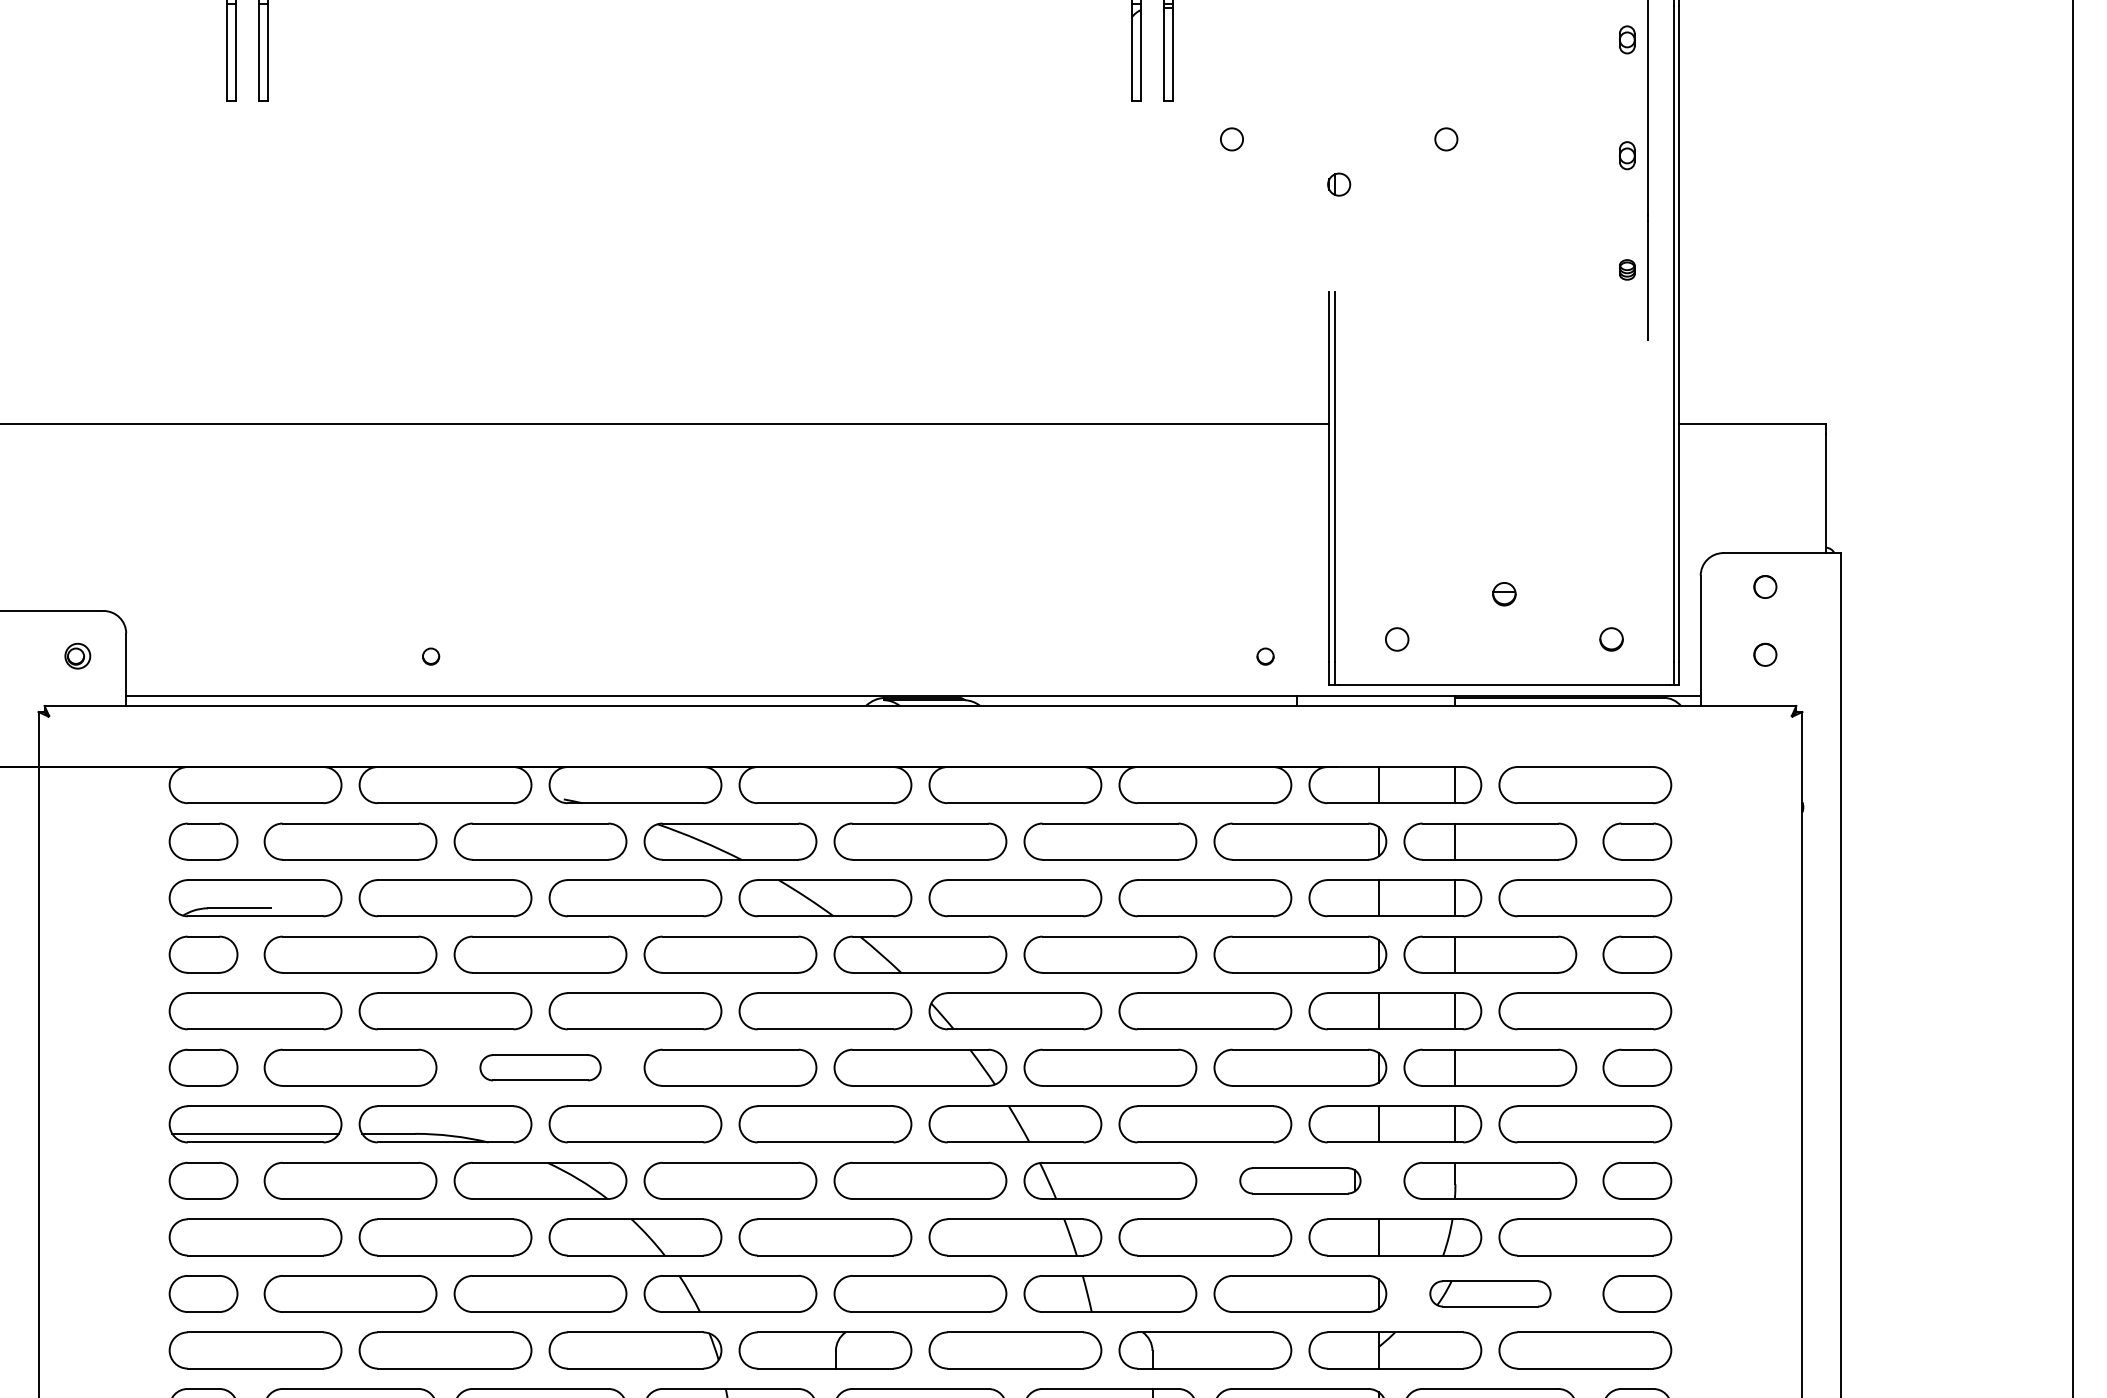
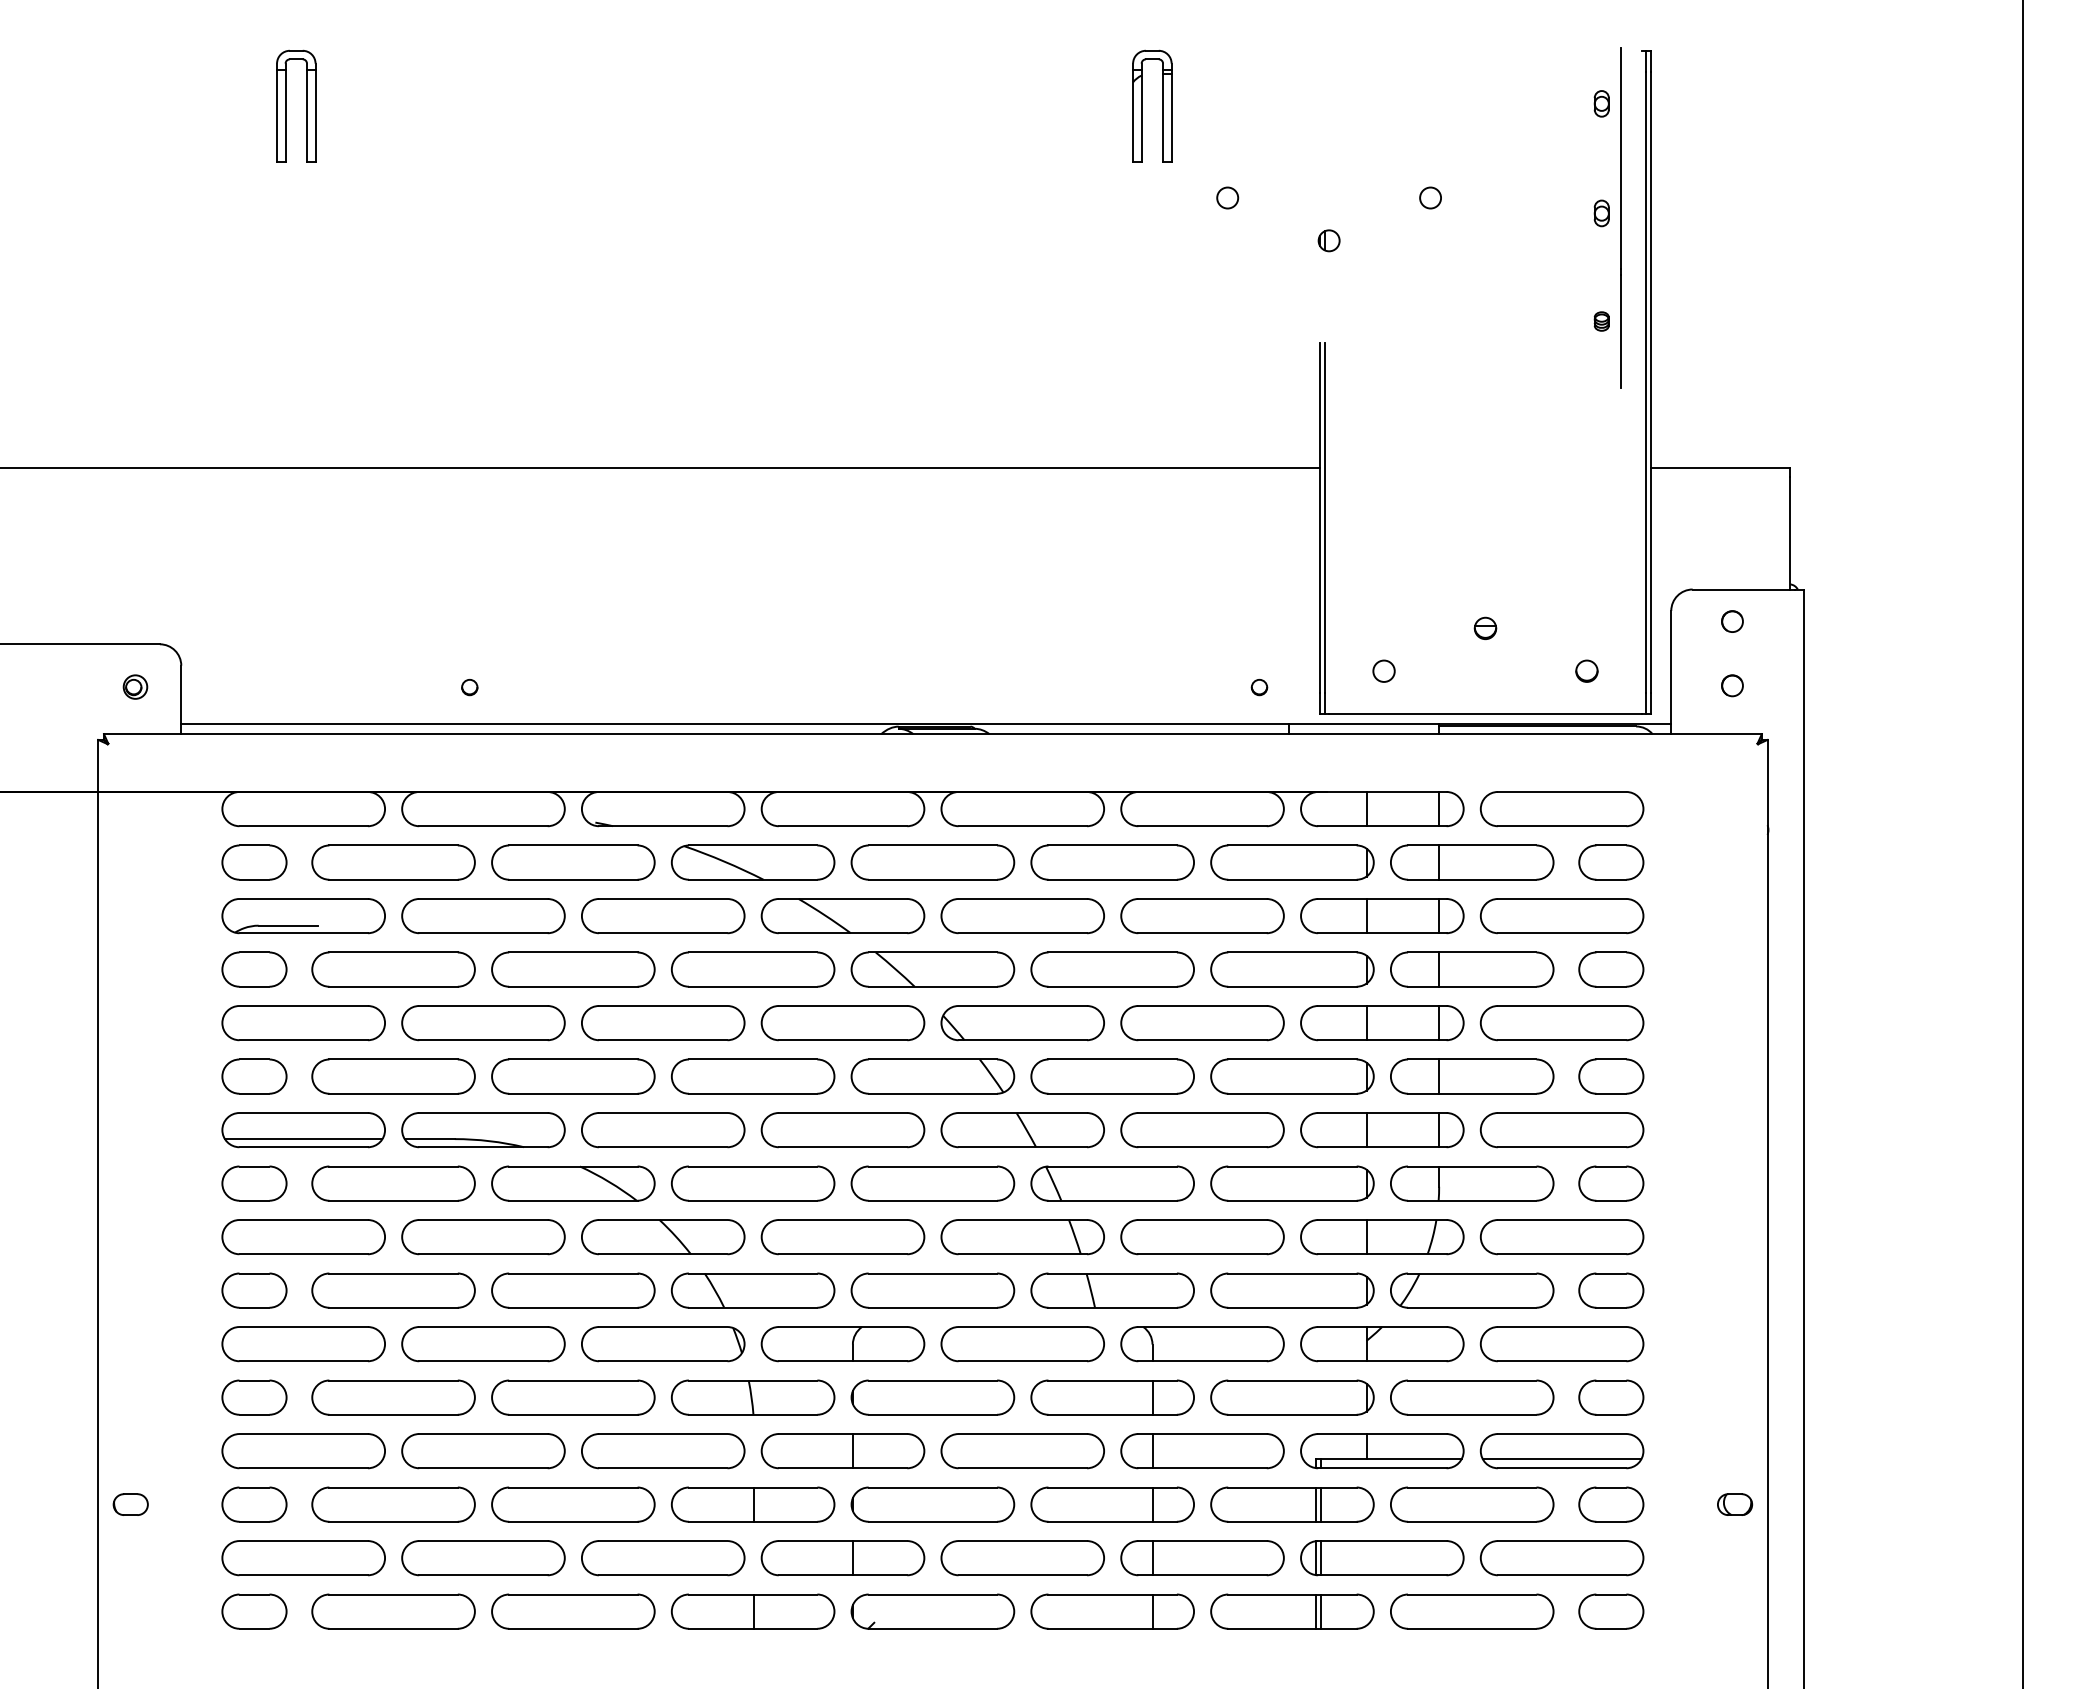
part: (540, 1067) -> (573, 1076), size x1.43
part: (1300, 1180) -> (1292, 1183), size x1.43
part: (1490, 1293) -> (1472, 1290), size x1.43

